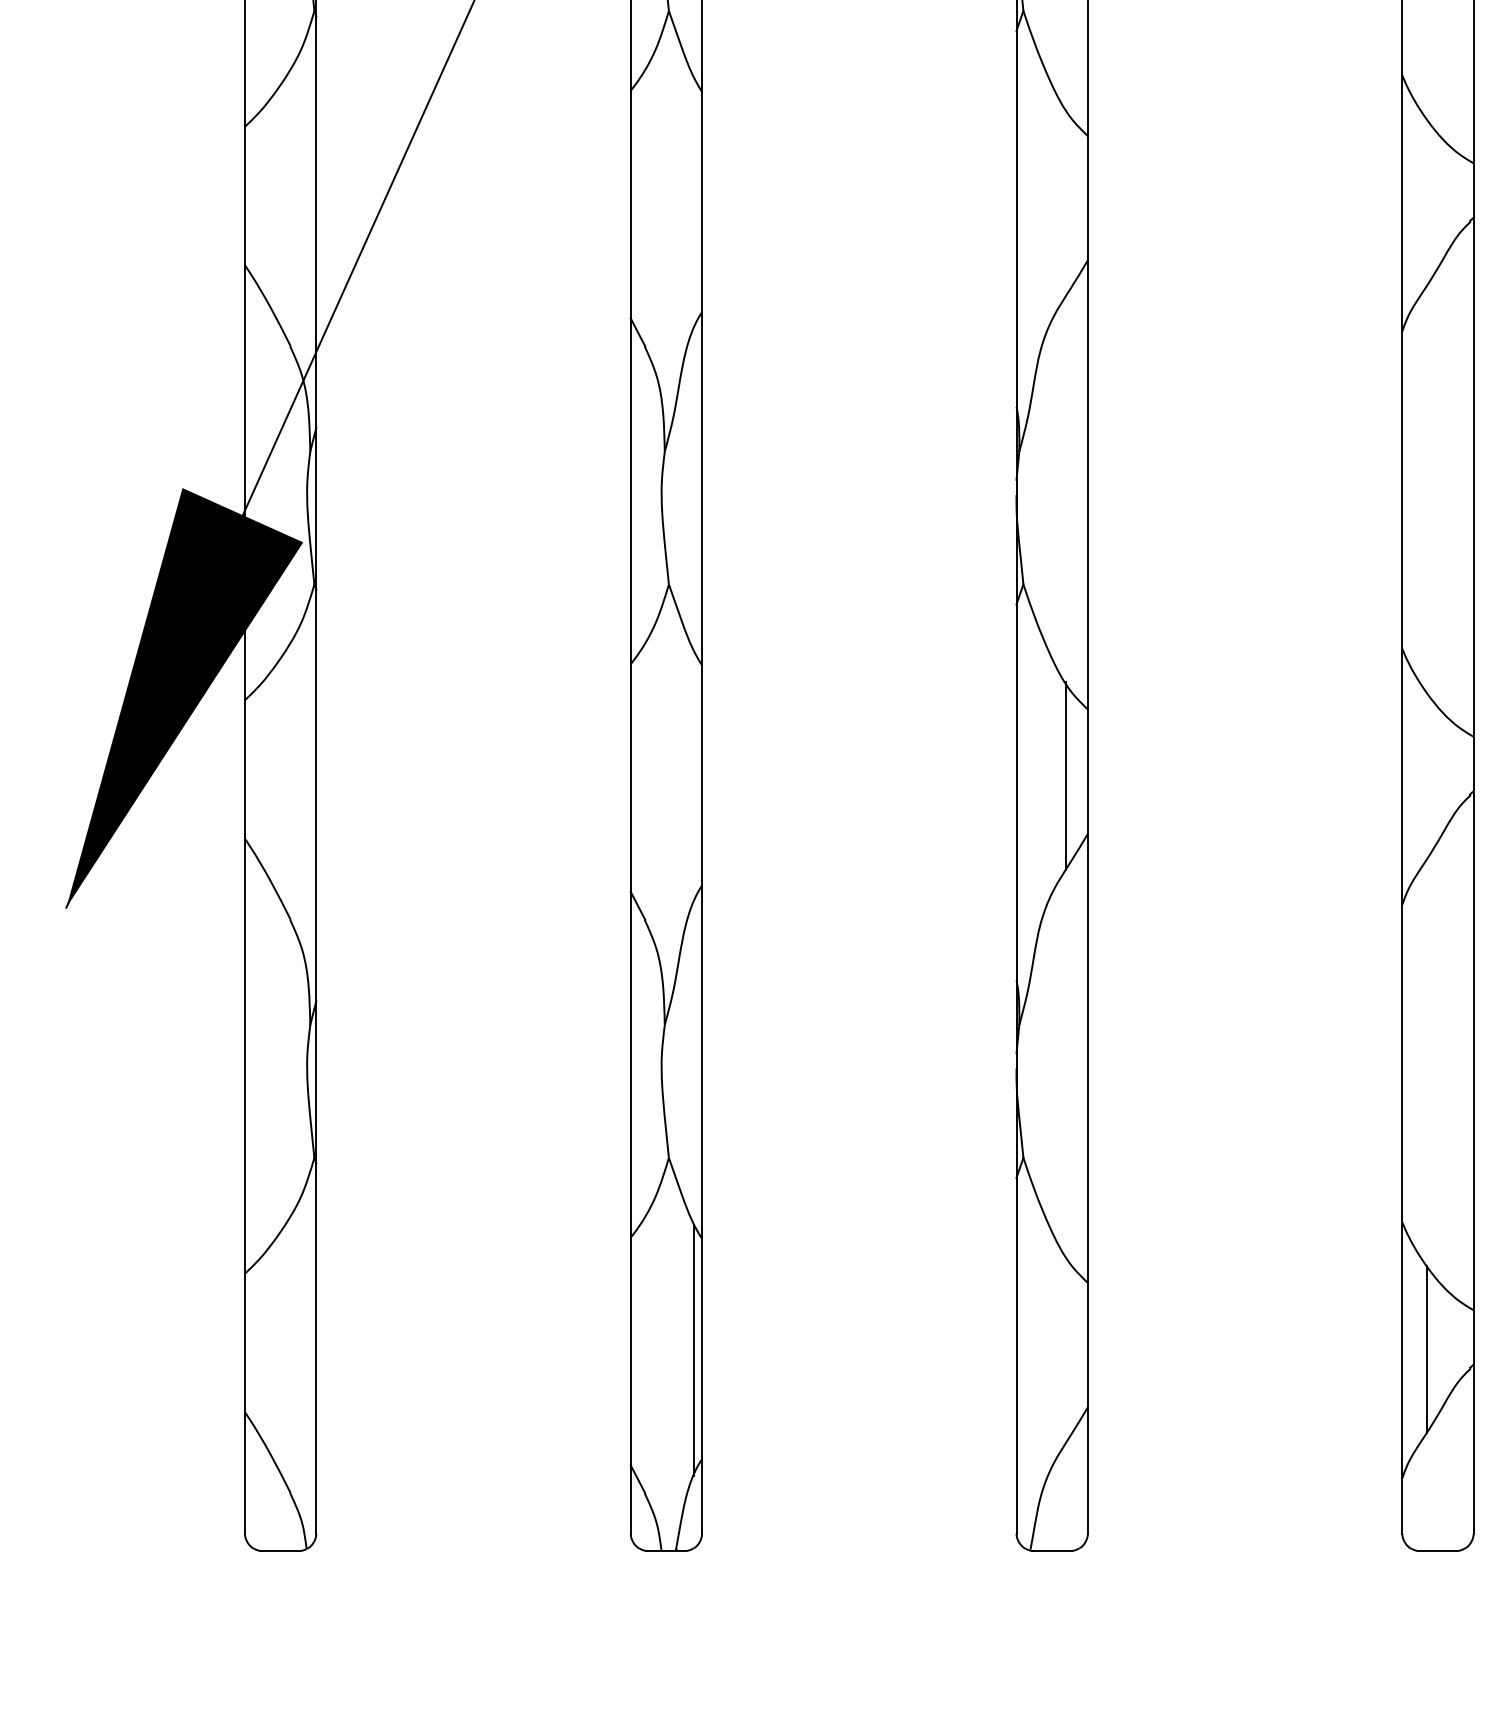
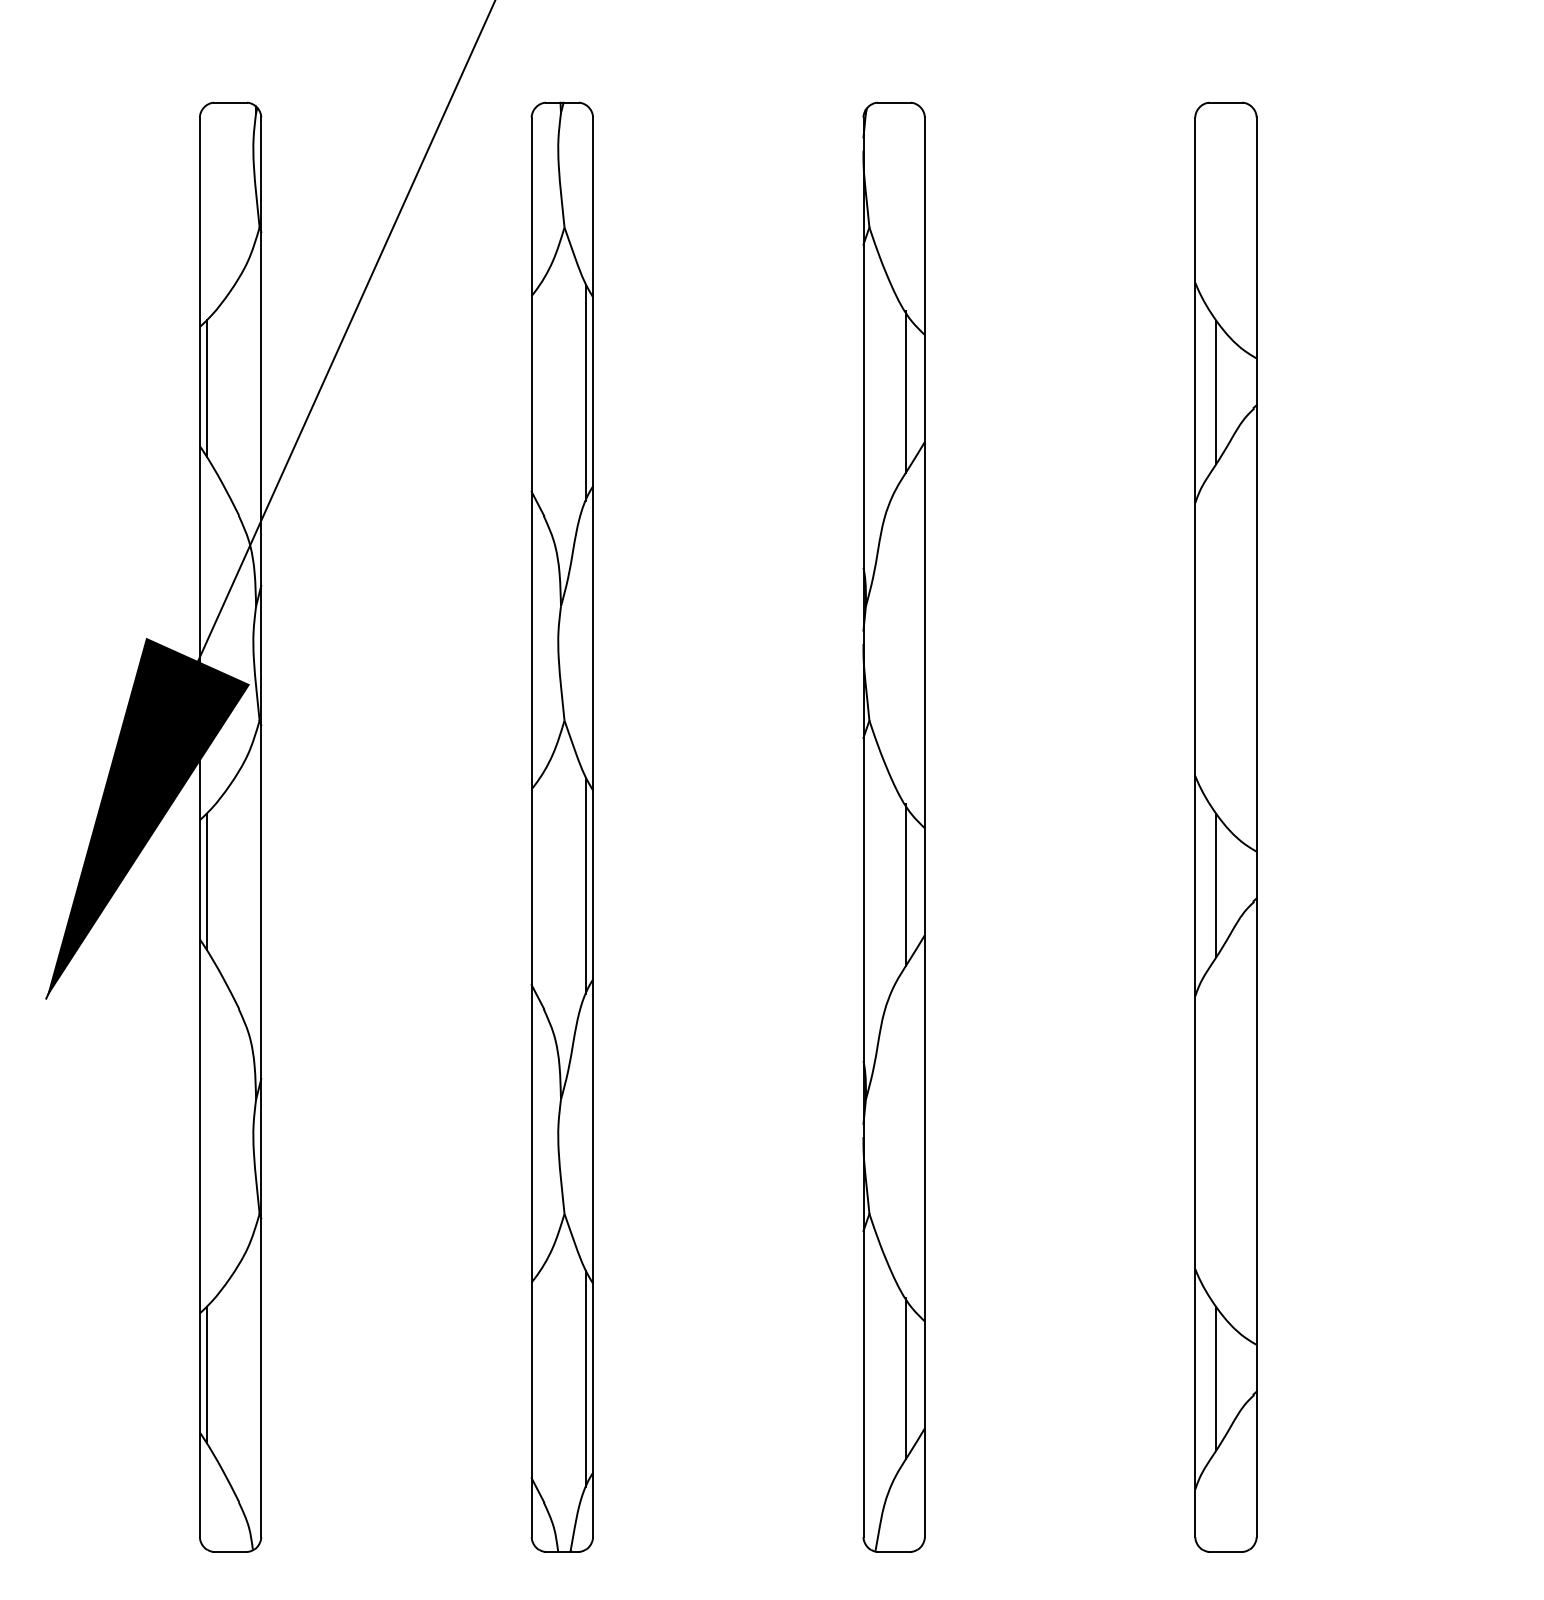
line: (252, 198) -> (206, 388), added
line: (1066, 201) -> (906, 391), added
line: (1426, 201) -> (1216, 391), added
line: (694, 202) -> (586, 392), added
line: (252, 771) -> (206, 881), added
line: (1426, 774) -> (1216, 884), added
line: (694, 776) -> (586, 885), added
line: (252, 1344) -> (206, 1374), added
line: (1066, 1349) -> (906, 1378), added

